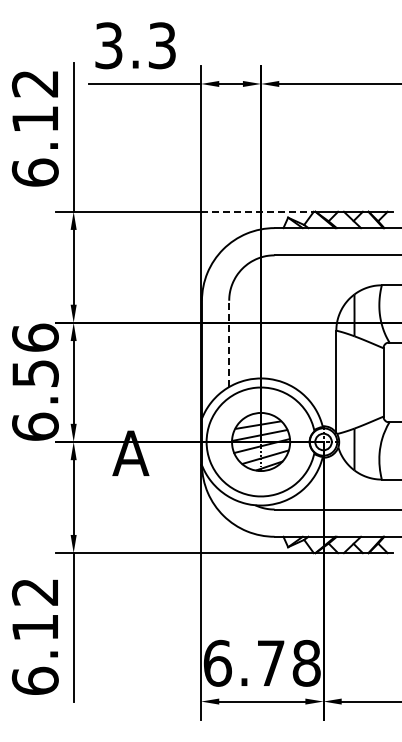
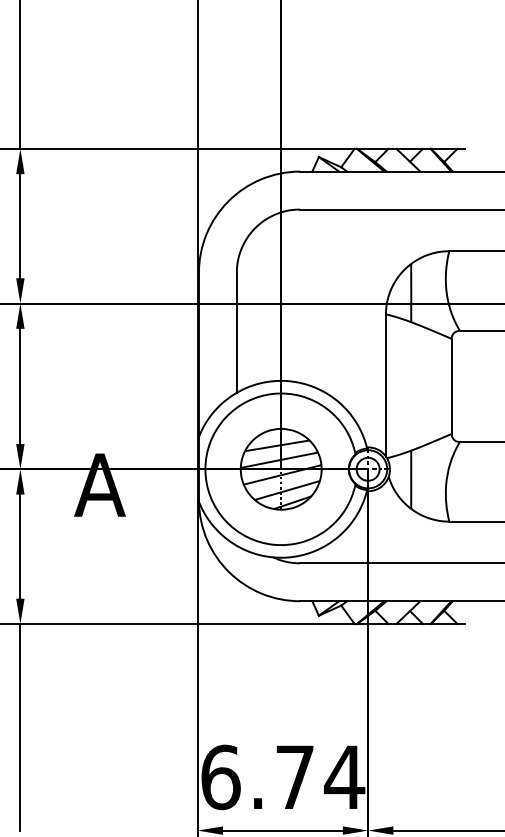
line: (257, 211) -> (276, 148), dashed -> solid
line: (229, 343) -> (237, 332), dashed -> solid
text: (306, 662) -> (344, 776), 6.78 -> 6.74

